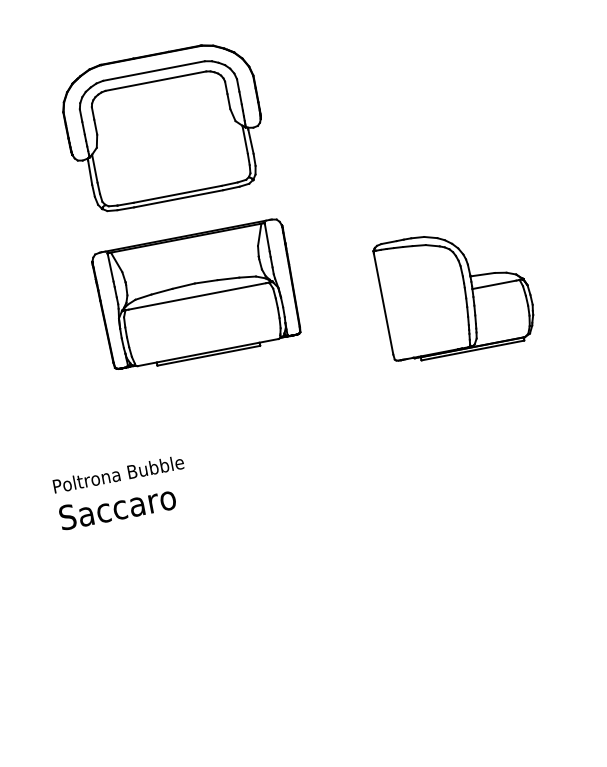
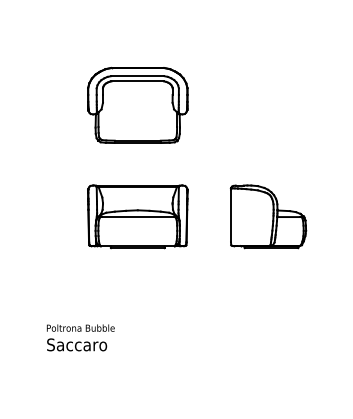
part: (196, 295) -> (137, 216), moved
text: (121, 492) -> (80, 337), moved

